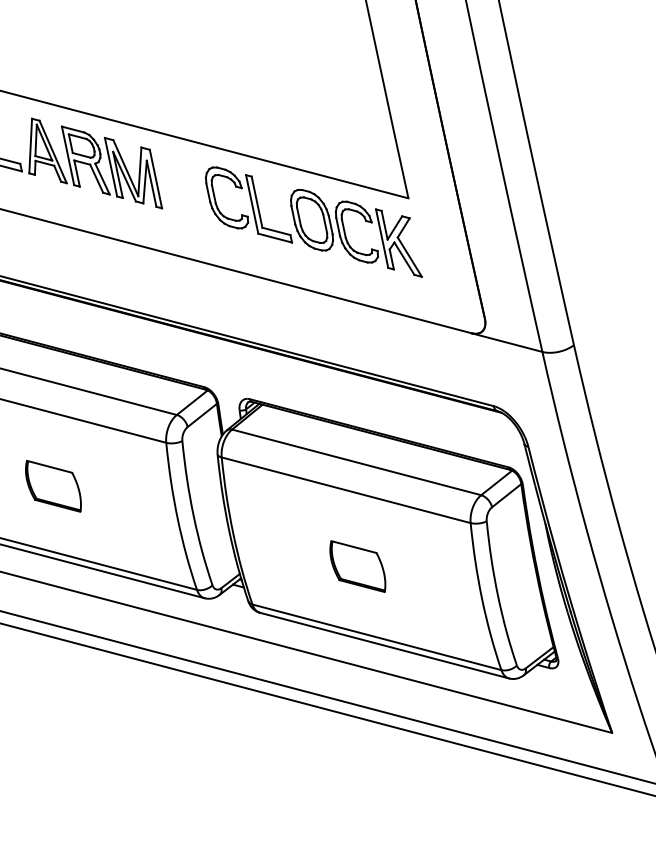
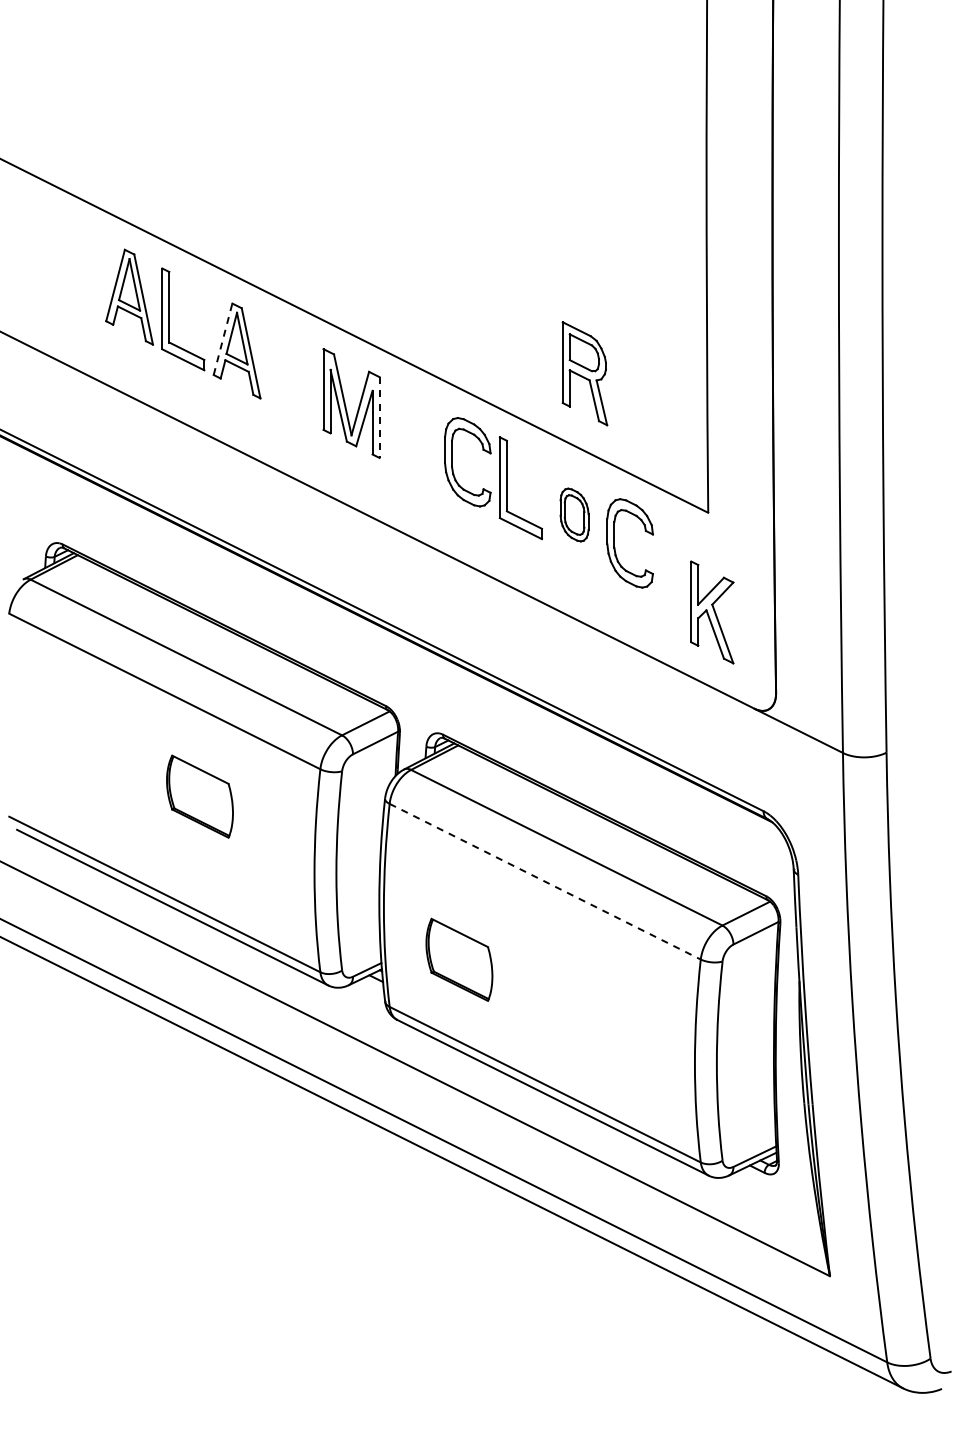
line: (31, 146) -> (223, 339), solid -> dashed
part: (85, 160) -> (584, 373), moved
line: (156, 179) -> (379, 418), solid -> dashed
part: (311, 219) -> (574, 514), size x0.6
part: (399, 243) -> (712, 612), moved
part: (52, 486) -> (199, 796), moved
line: (346, 490) -> (545, 881), solid -> dashed
part: (357, 566) -> (459, 959), moved

